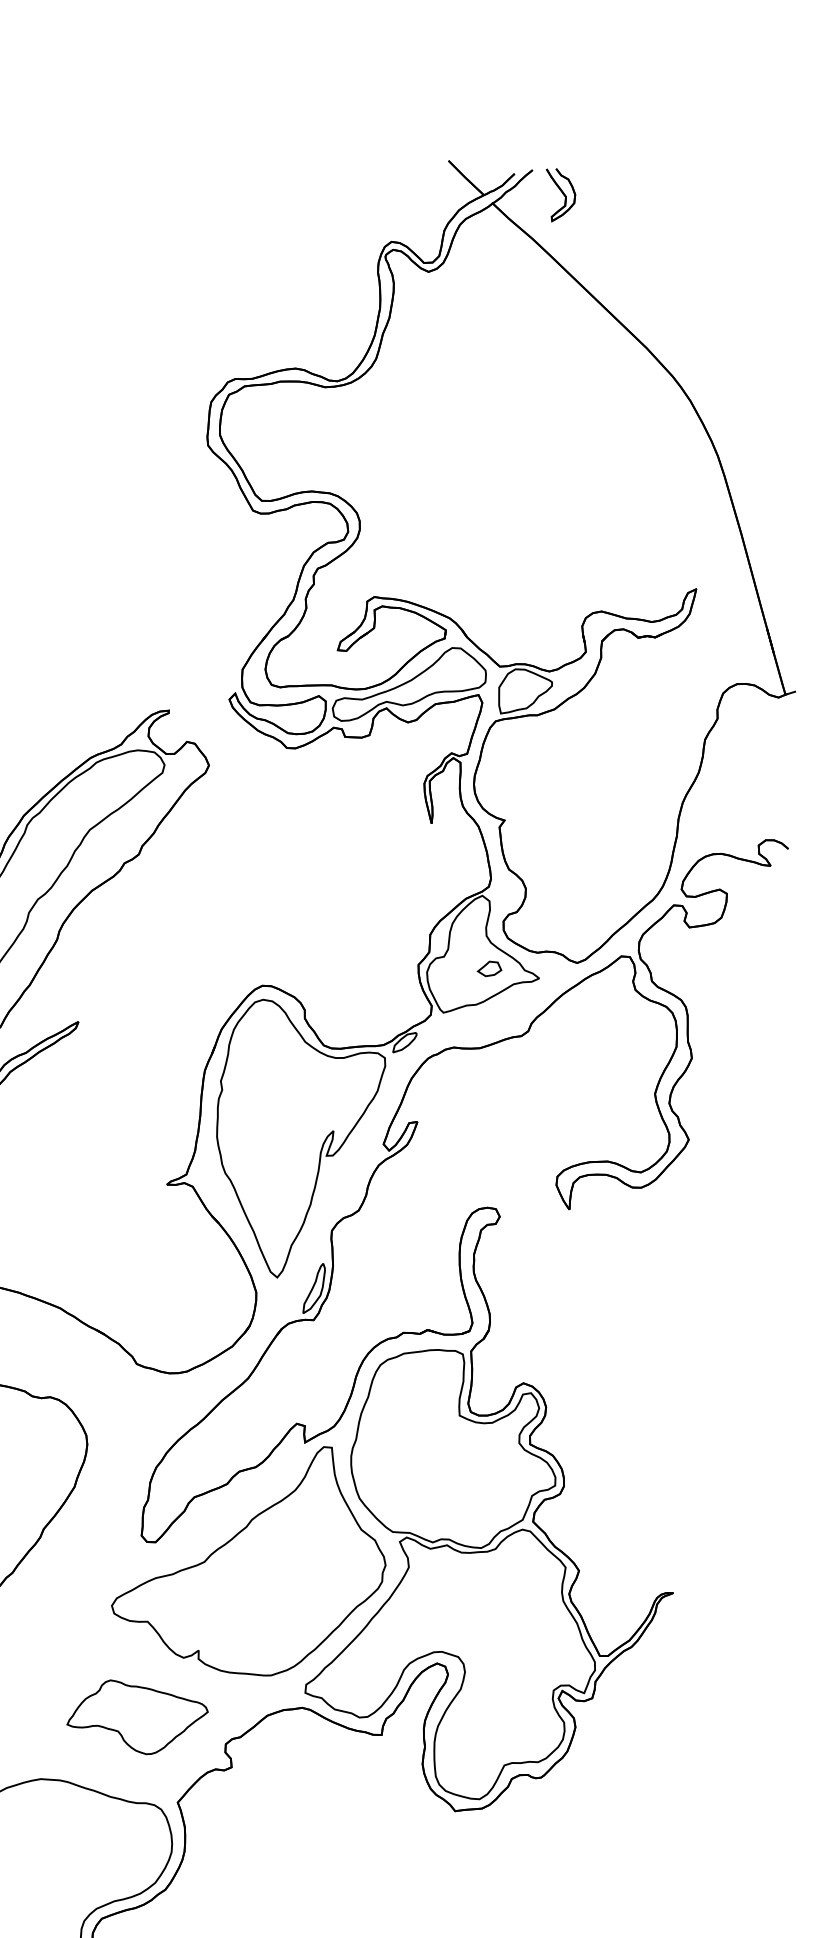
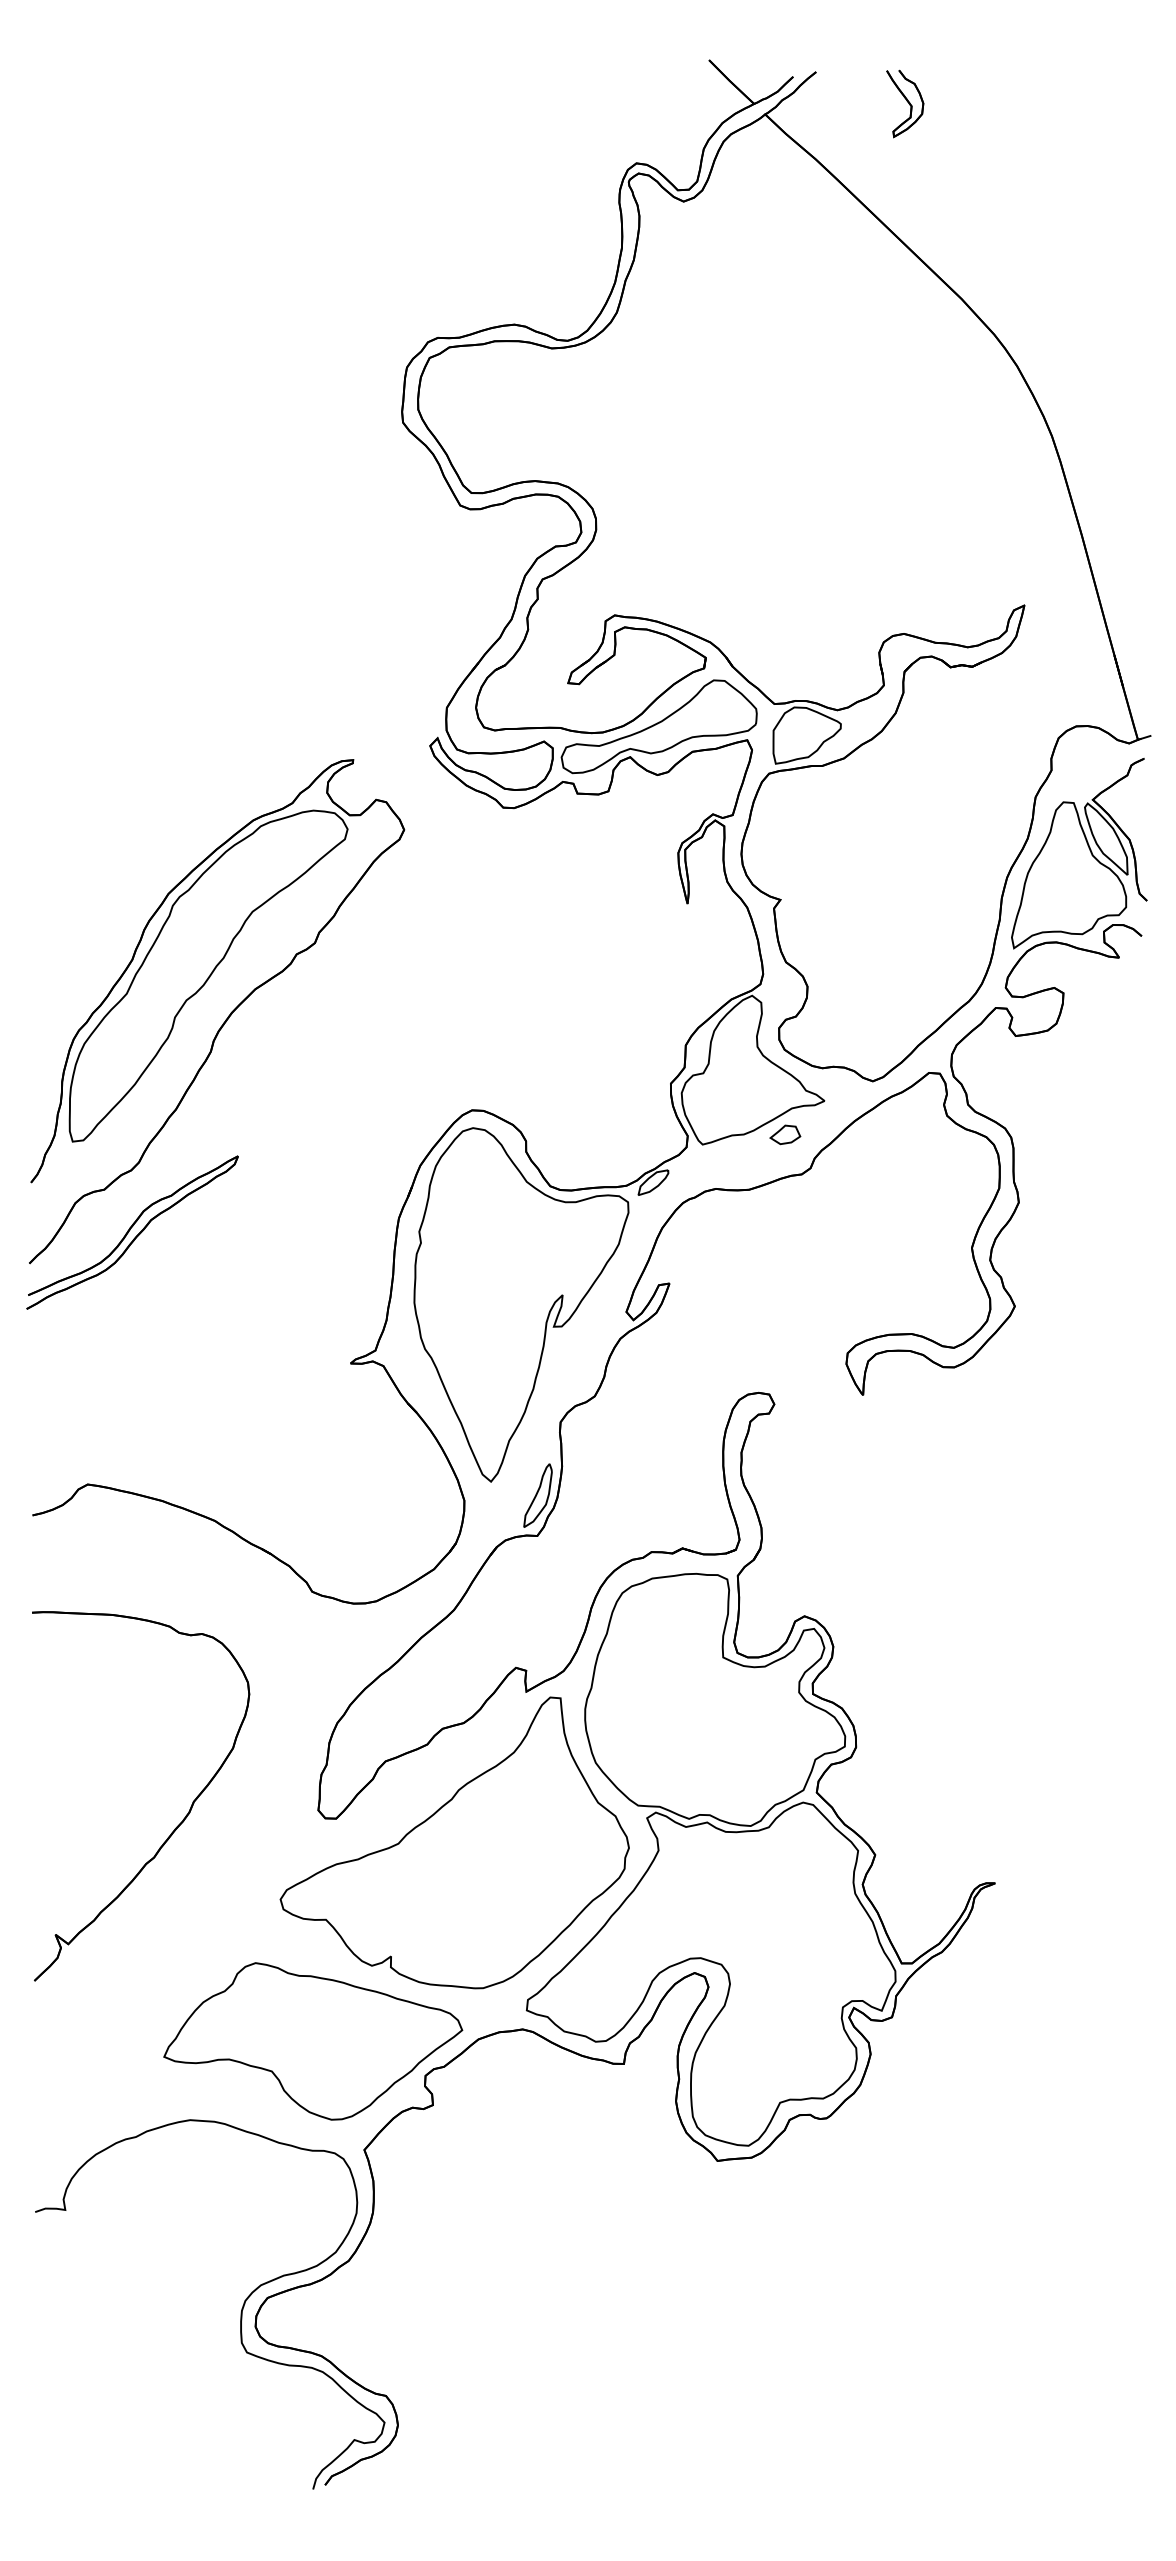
part: (561, 194) -> (905, 103), moved
part: (739, 784) -> (1079, 853), added
part: (489, 968) -> (785, 1134), moved
part: (137, 1717) -> (313, 2041), size x1.67

